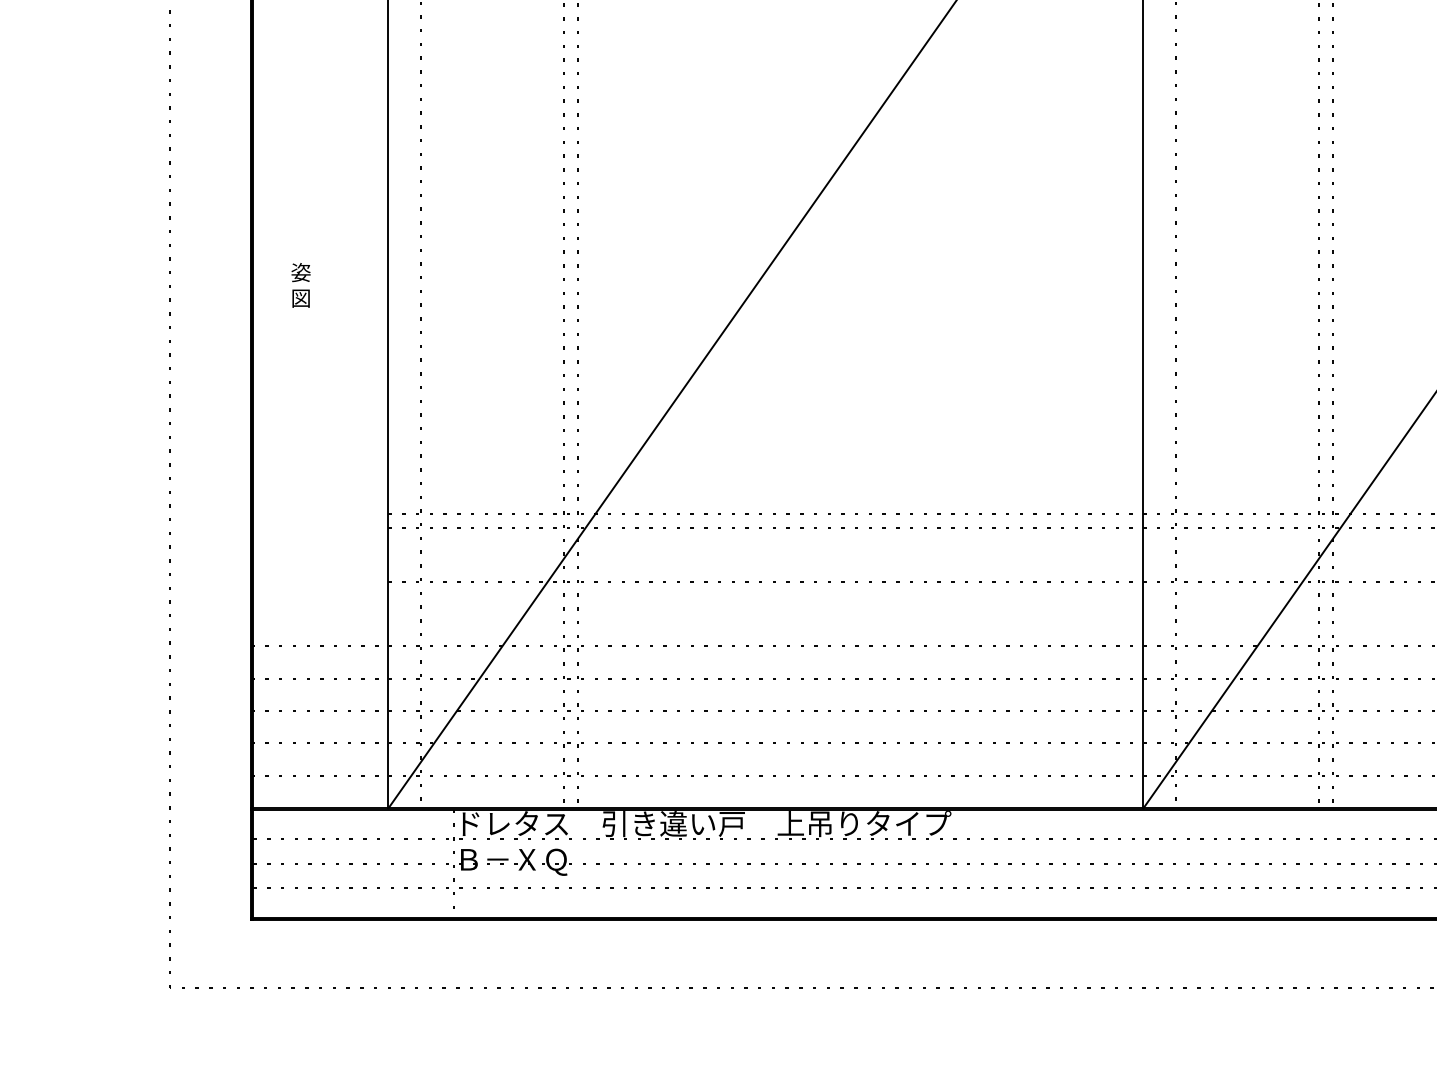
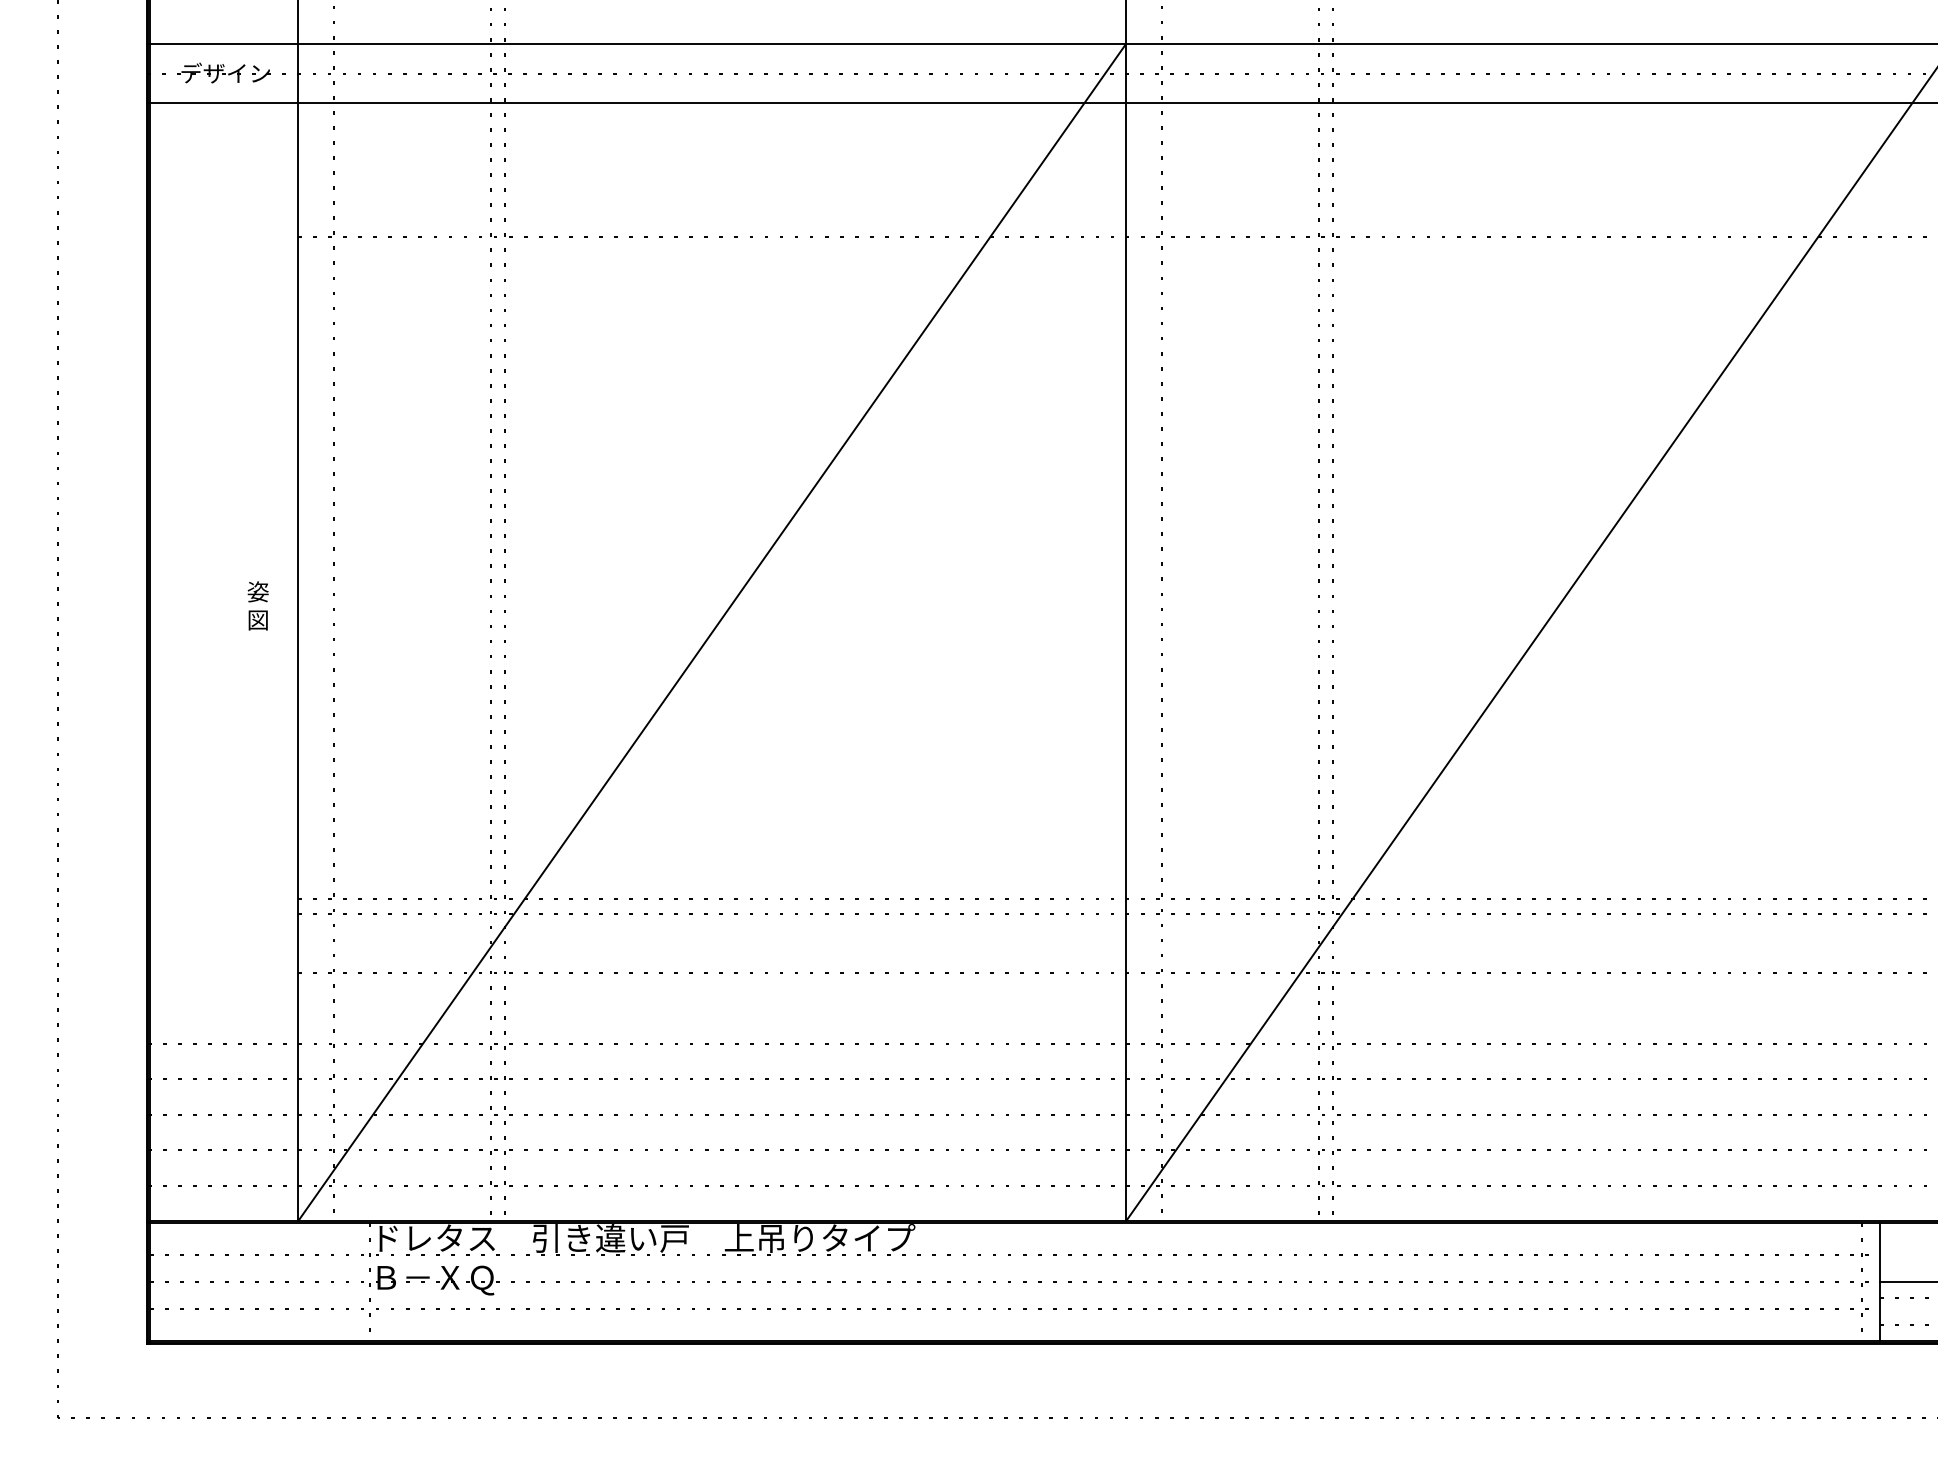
text: (300, 285) -> (257, 605), moved

